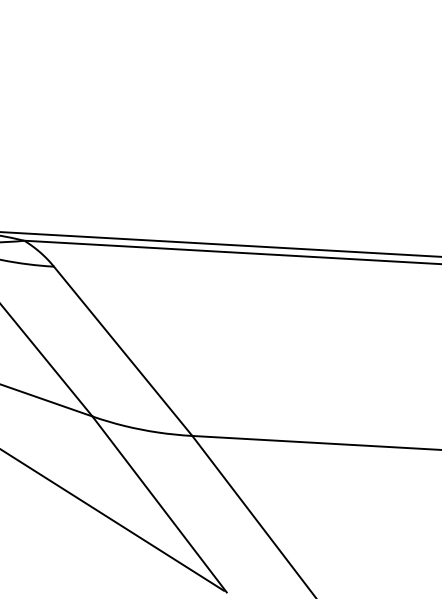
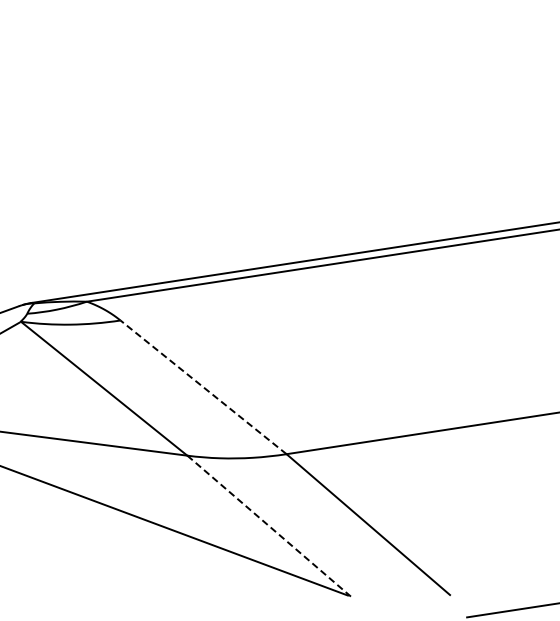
line: (123, 351) -> (203, 387), solid -> dashed
line: (159, 504) -> (269, 526), solid -> dashed

